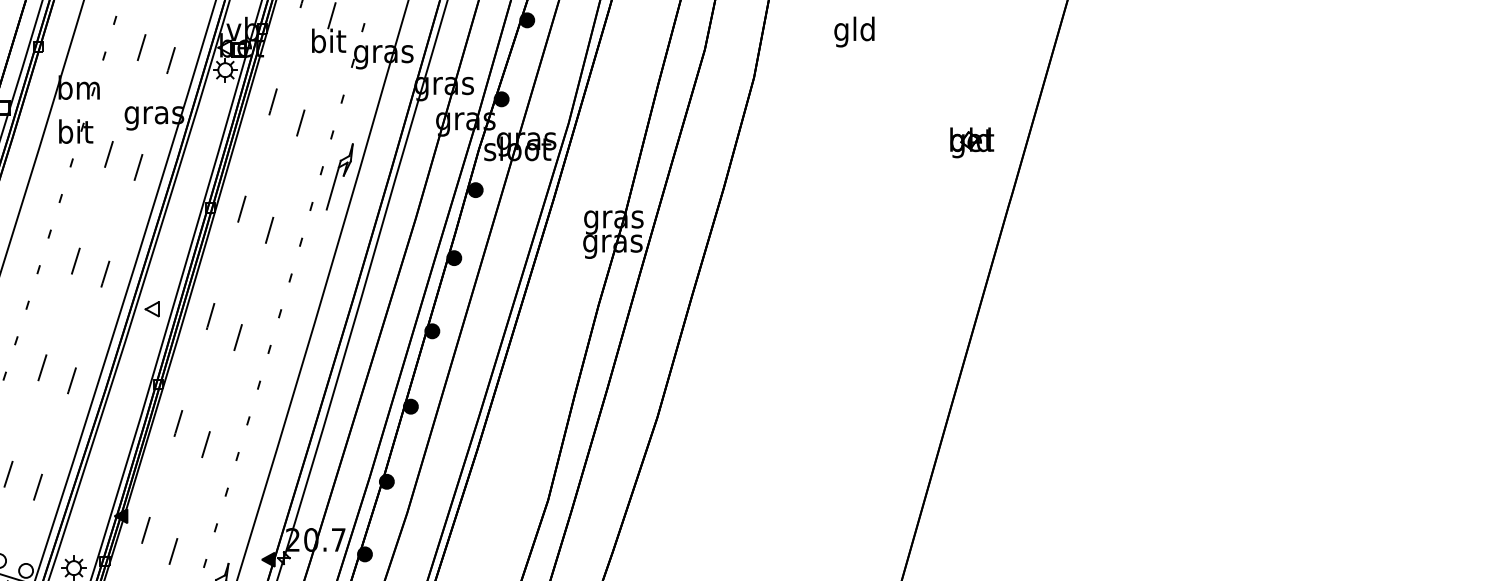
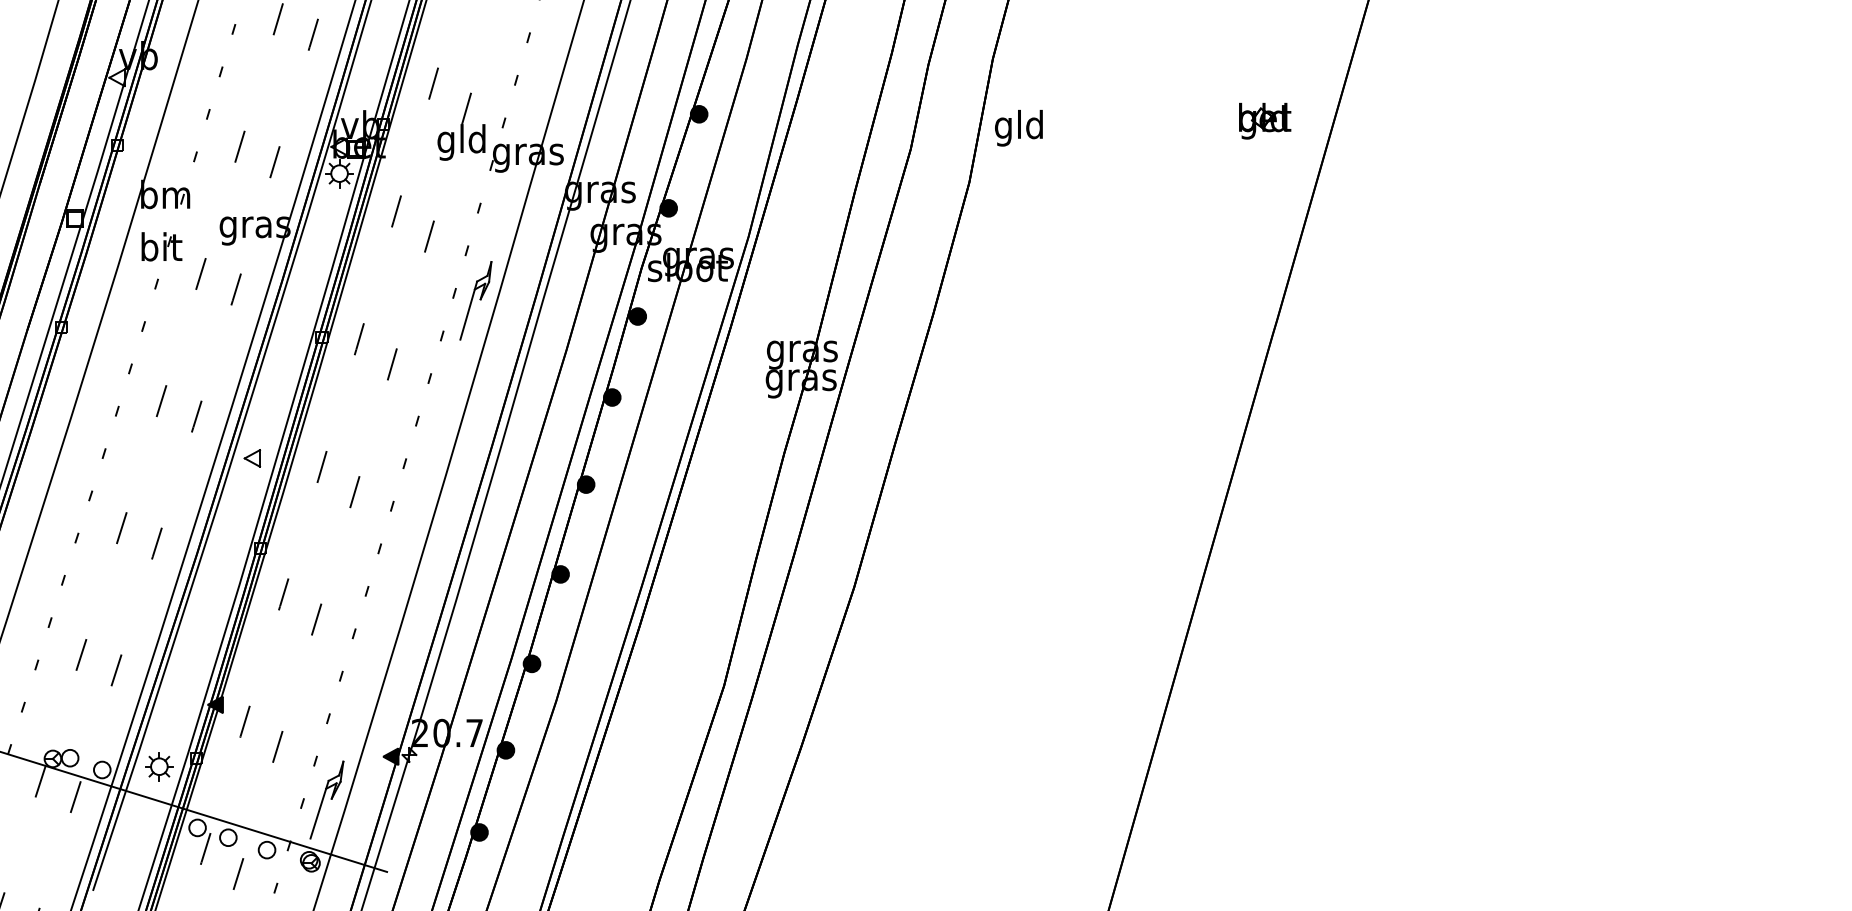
text: (854, 32) -> (1018, 128), moved
text: (327, 44) -> (461, 142), bit -> gld
part: (972, 142) -> (1265, 120), moved

